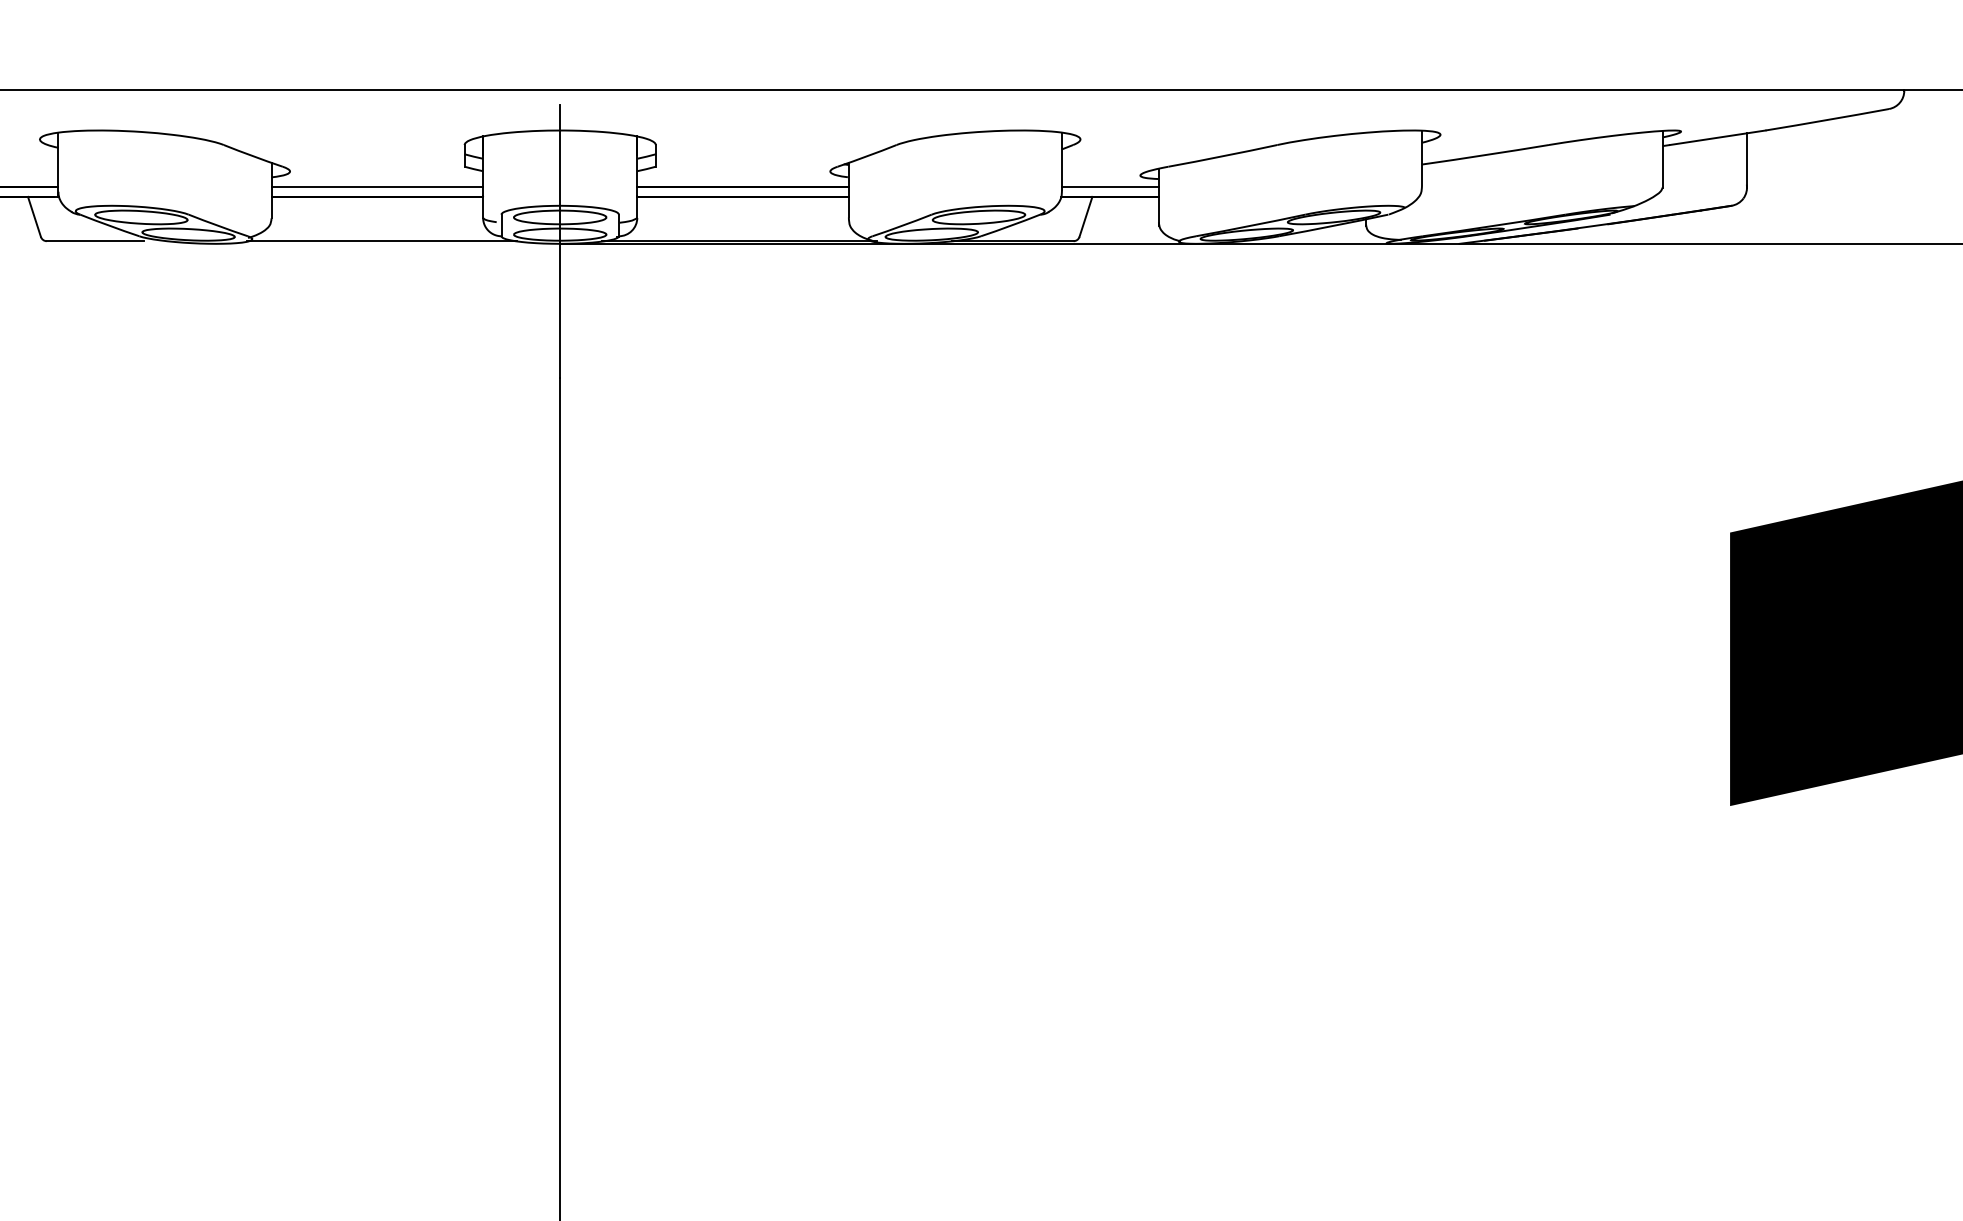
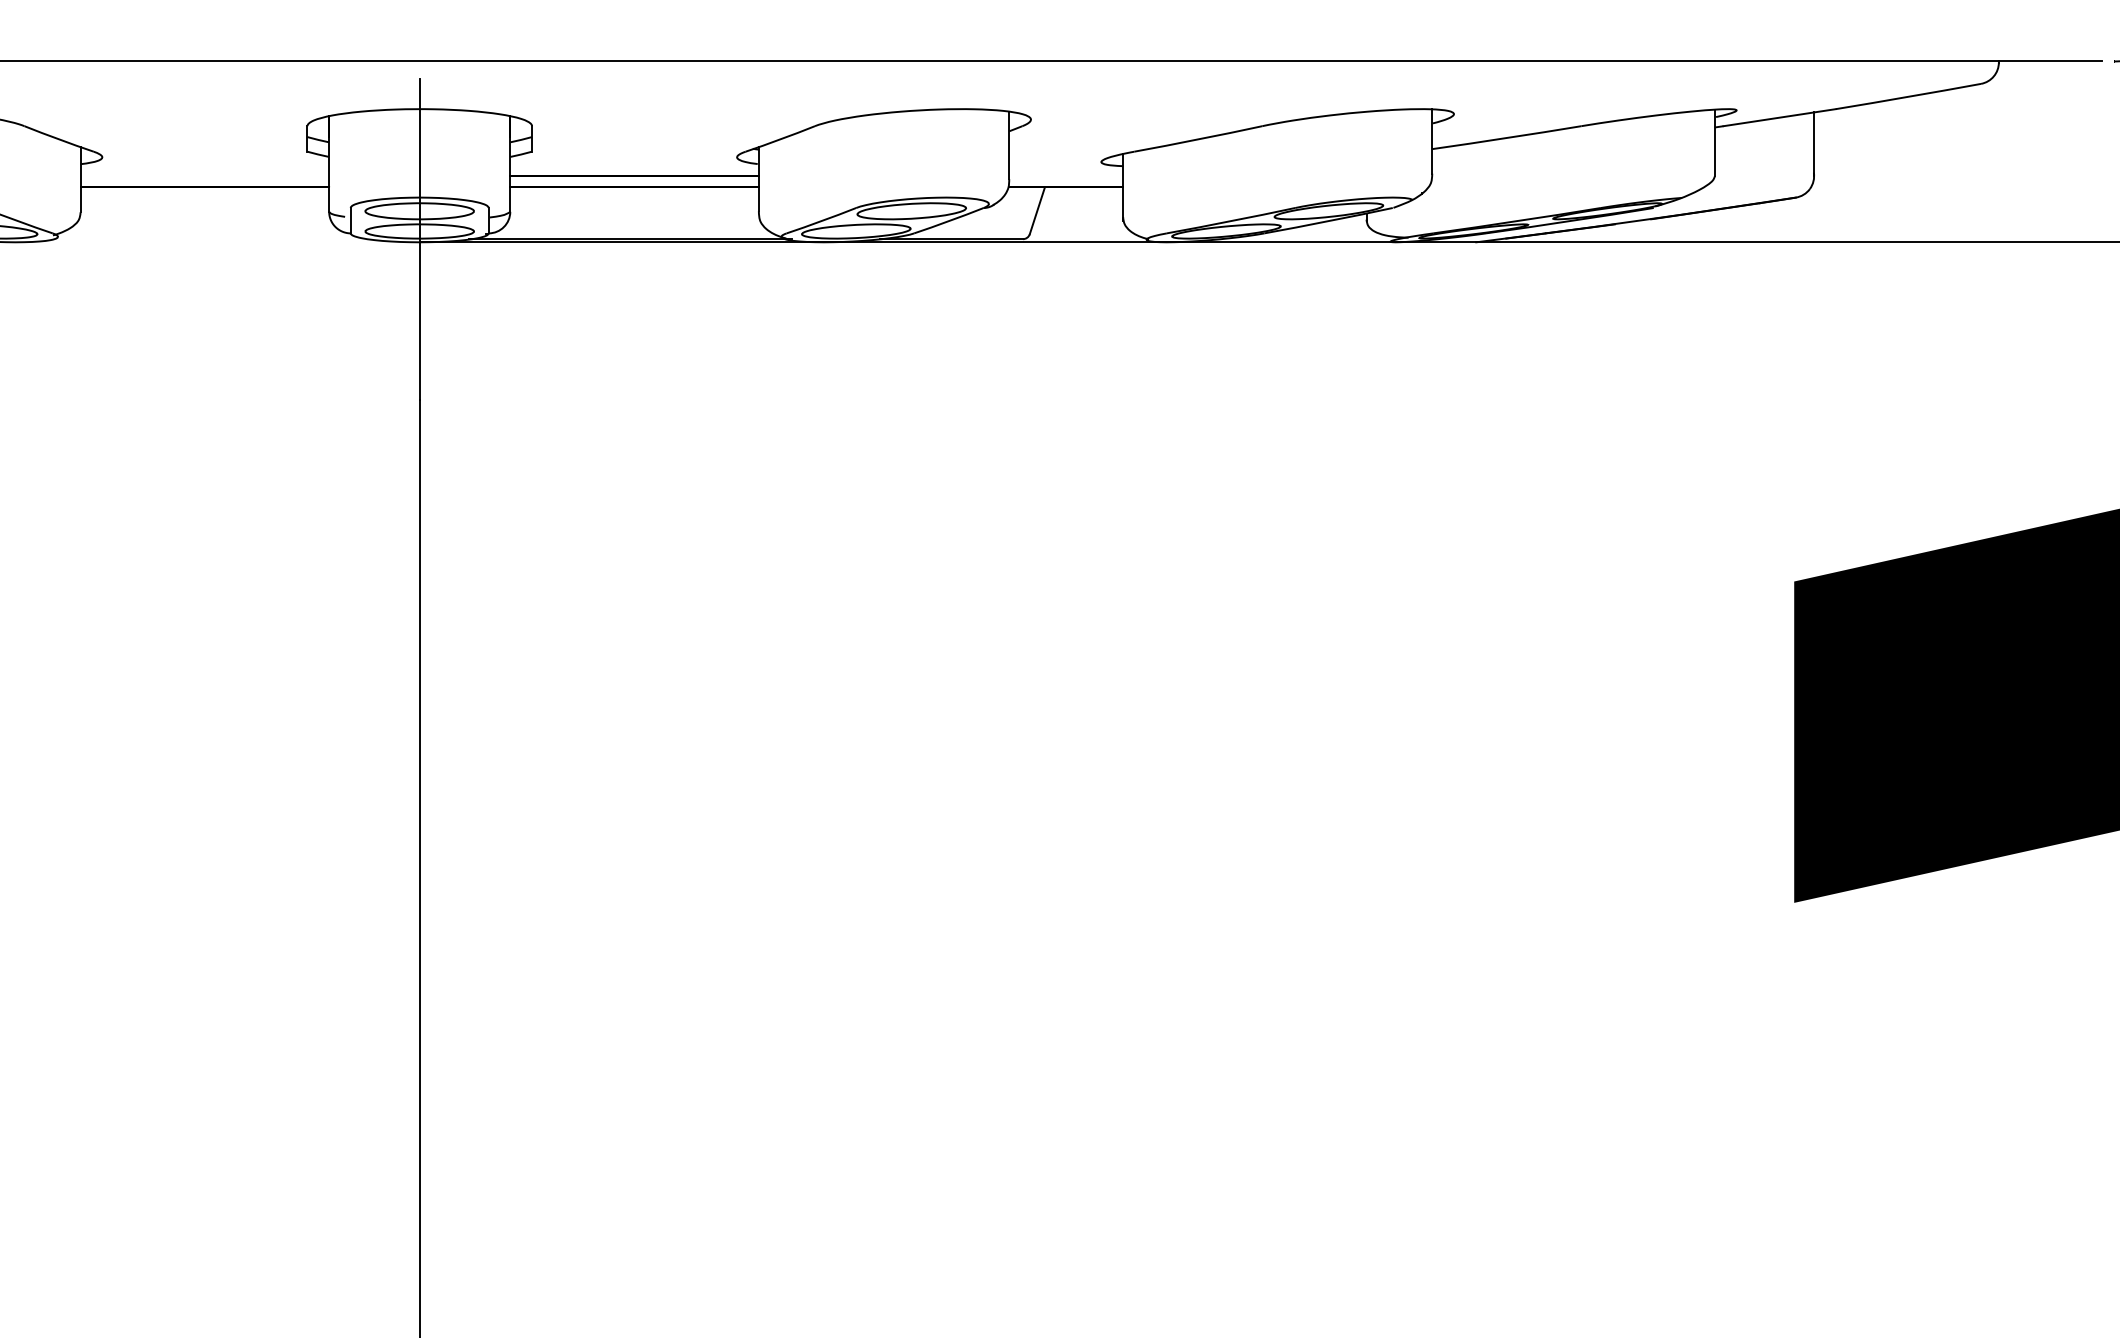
line: (377, 187) -> (205, 176), removed
line: (1109, 187) -> (1065, 176), removed
line: (381, 241) -> (209, 239), removed

